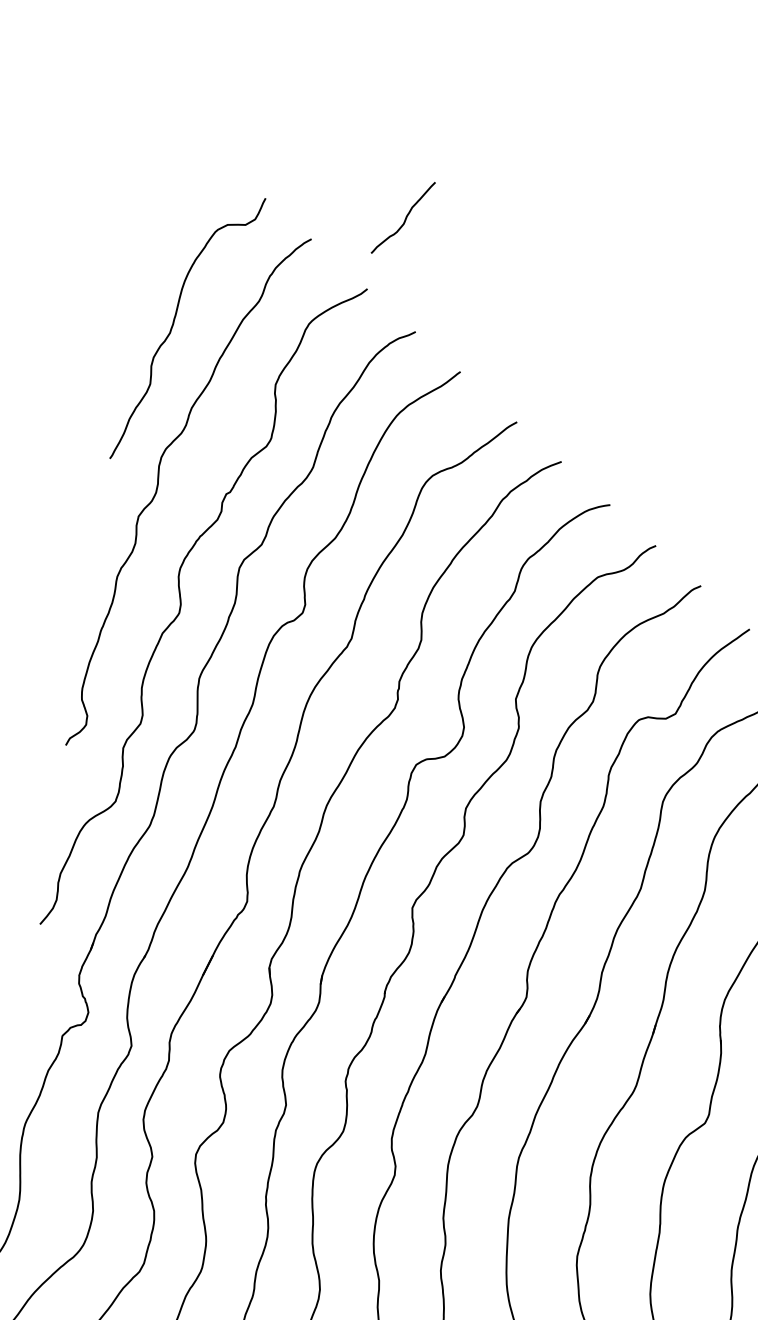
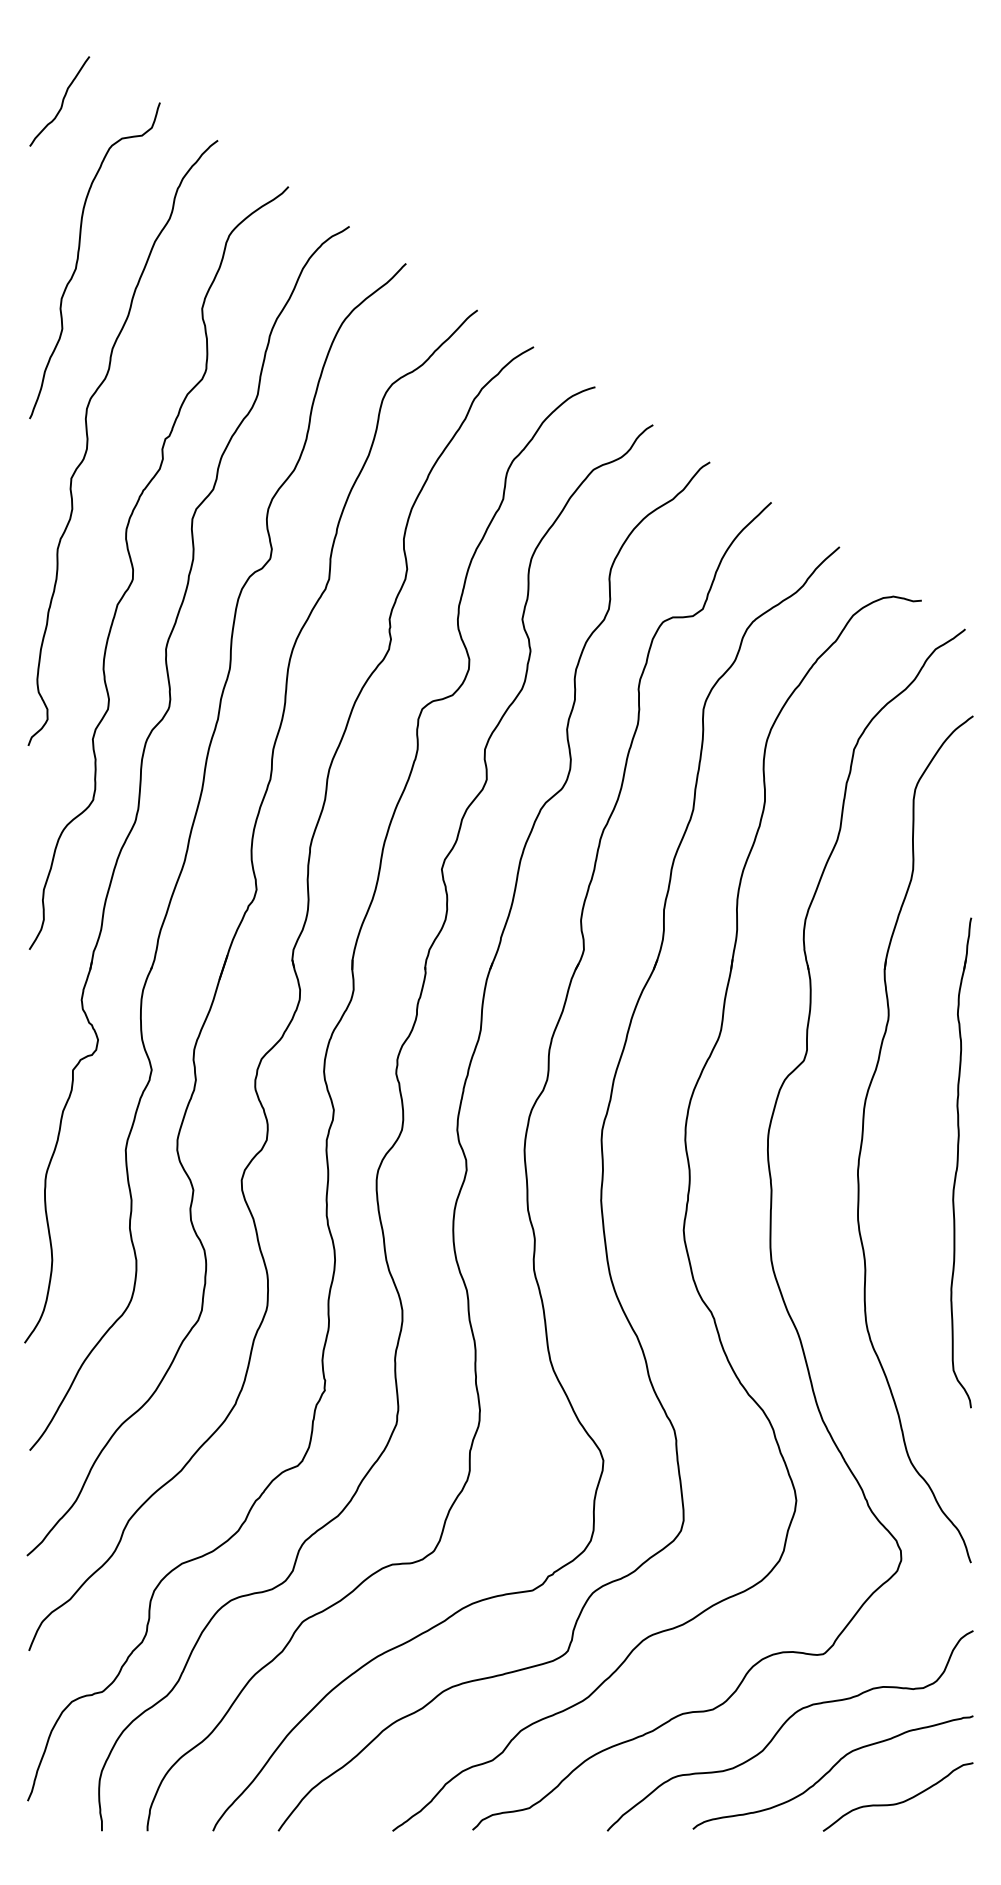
curve: (404, 218) -> (61, 102), moved

